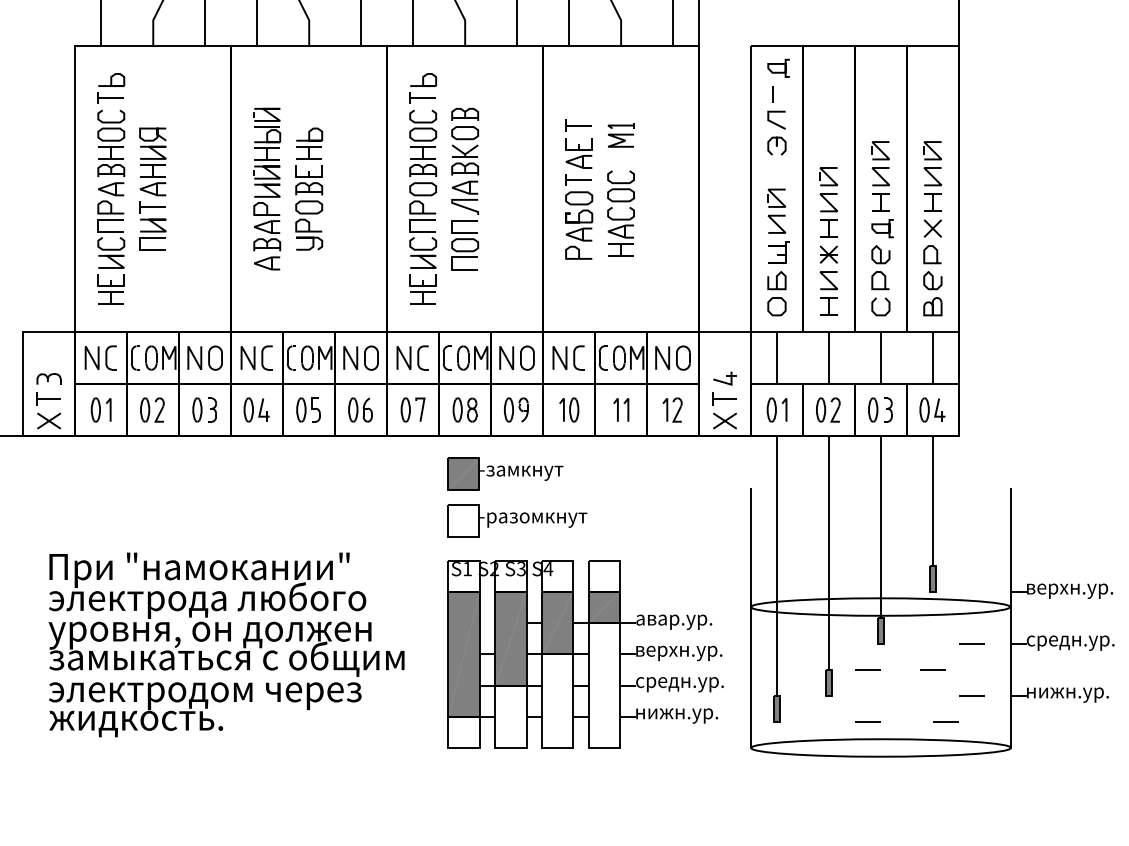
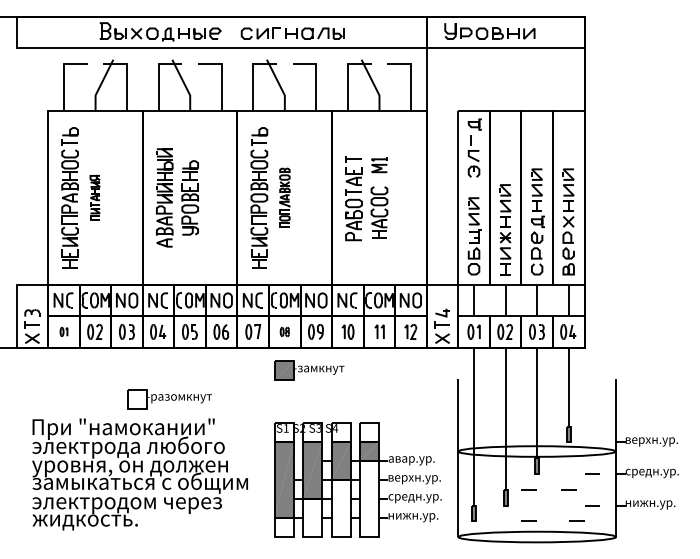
part: (151, 188) -> (94, 197), size x0.6
part: (464, 188) -> (284, 197), size x0.6
part: (100, 409) -> (63, 331), size x0.6
part: (464, 409) -> (284, 331), size x0.6
part: (517, 521) -> (169, 399), moved

